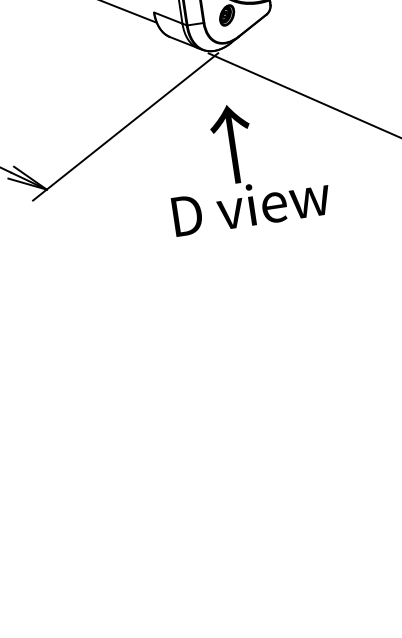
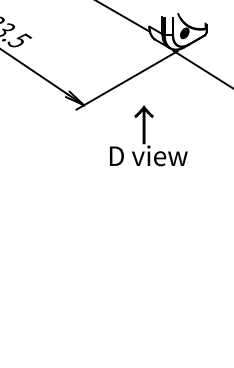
text: (244, 164) -> (148, 135), moved

